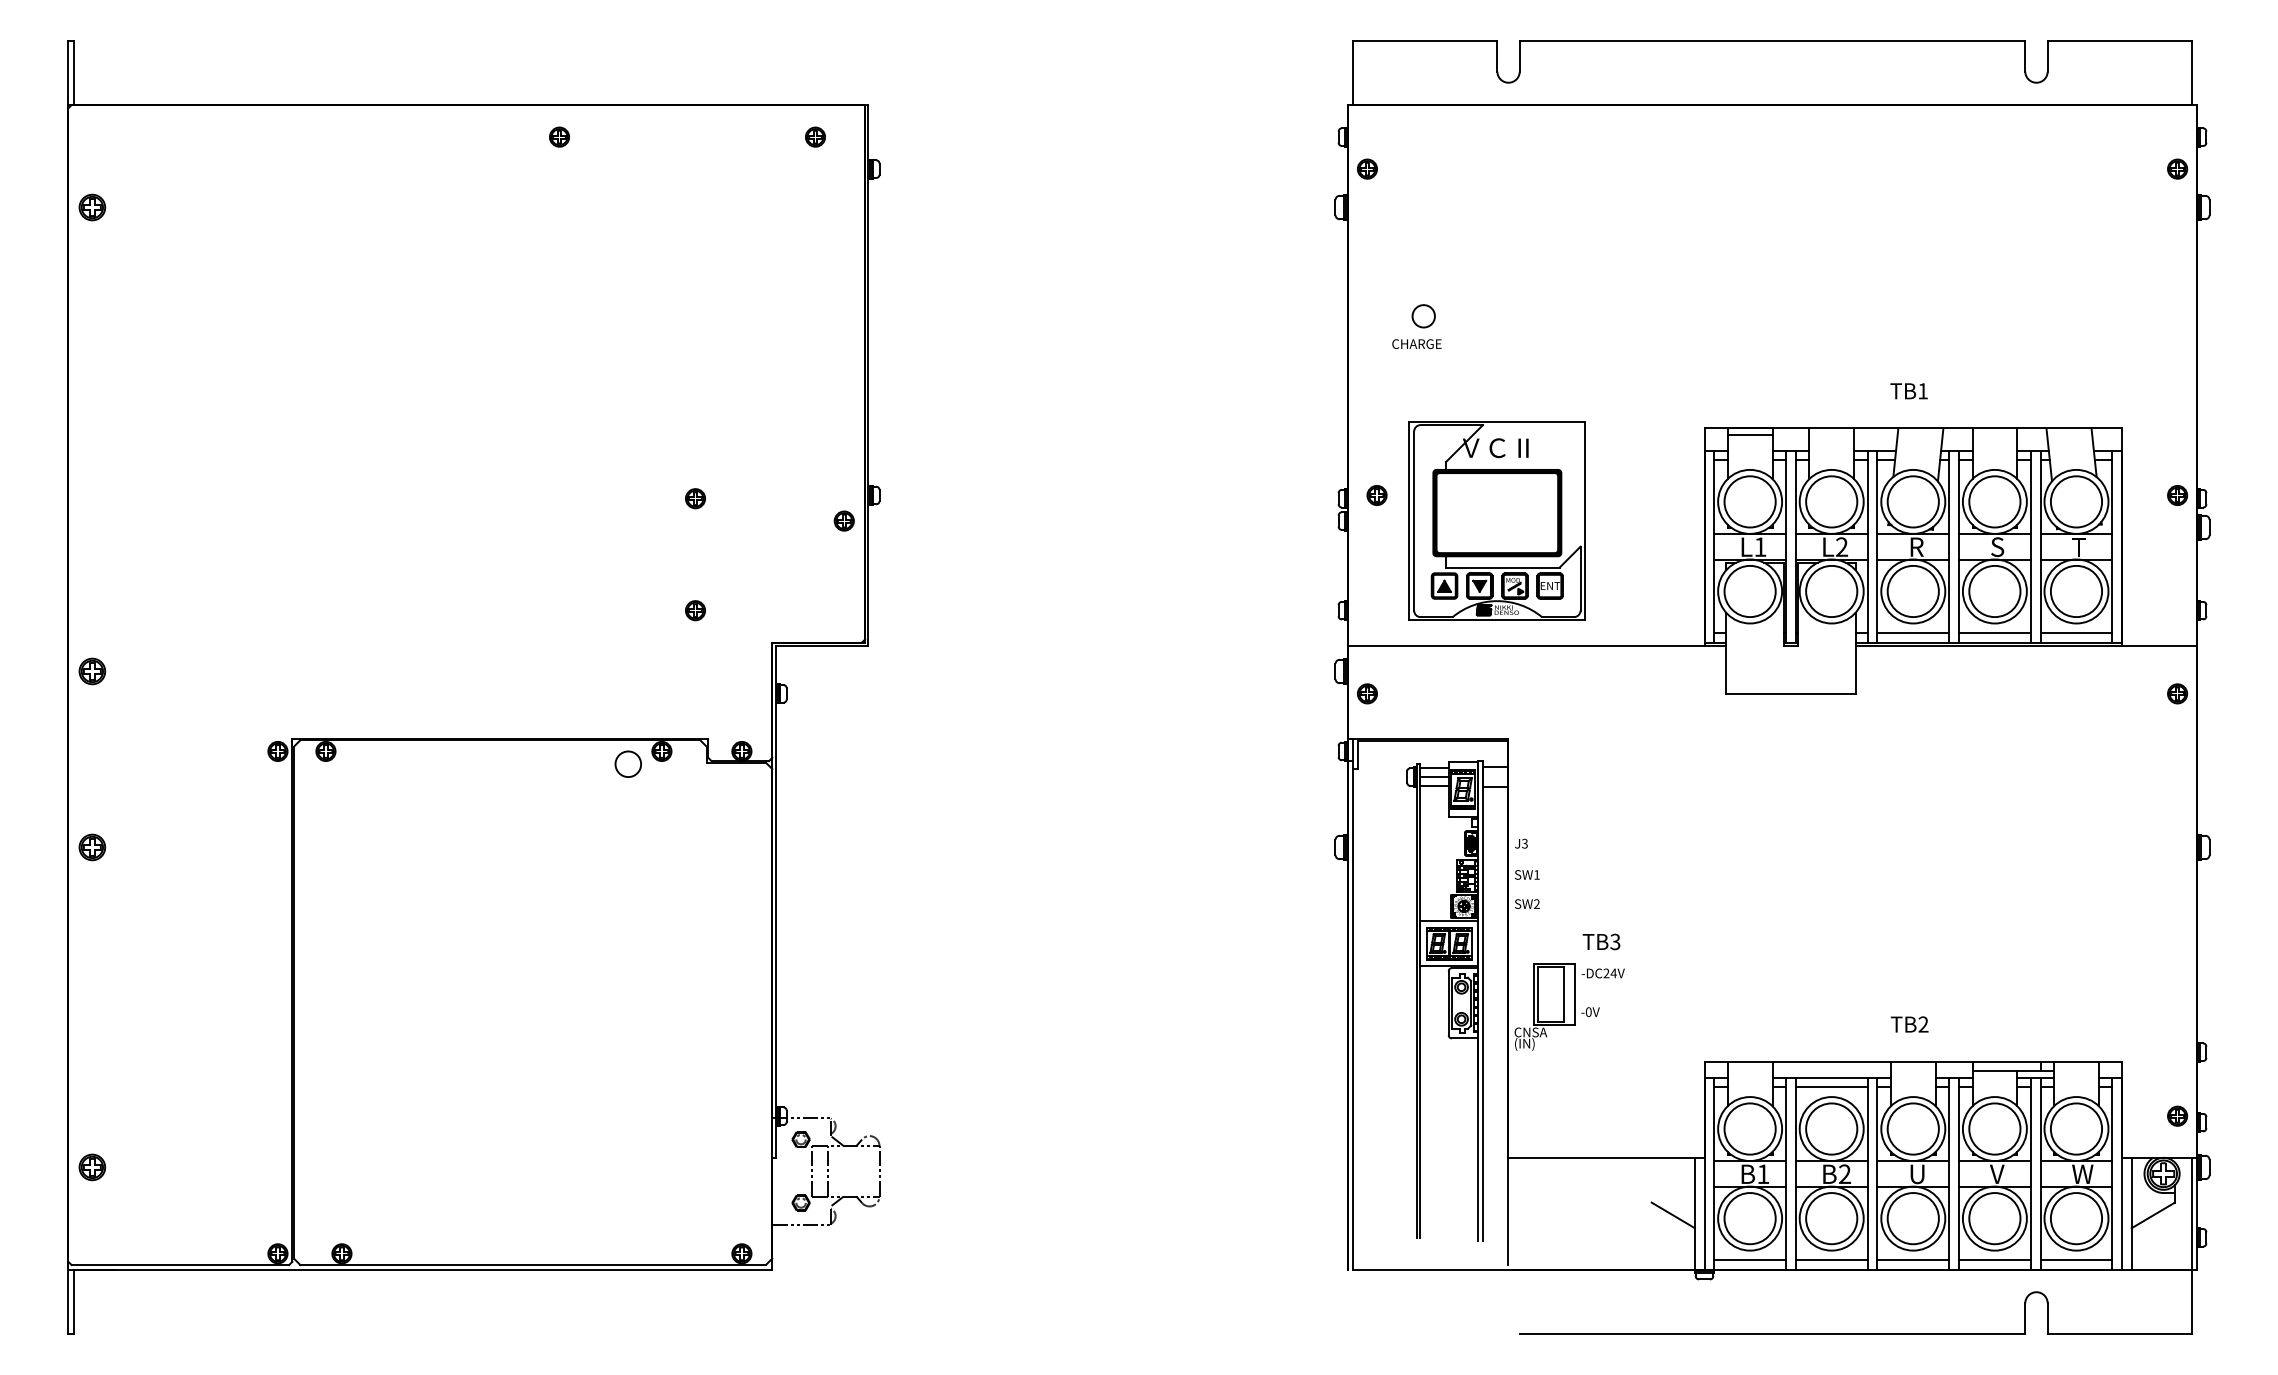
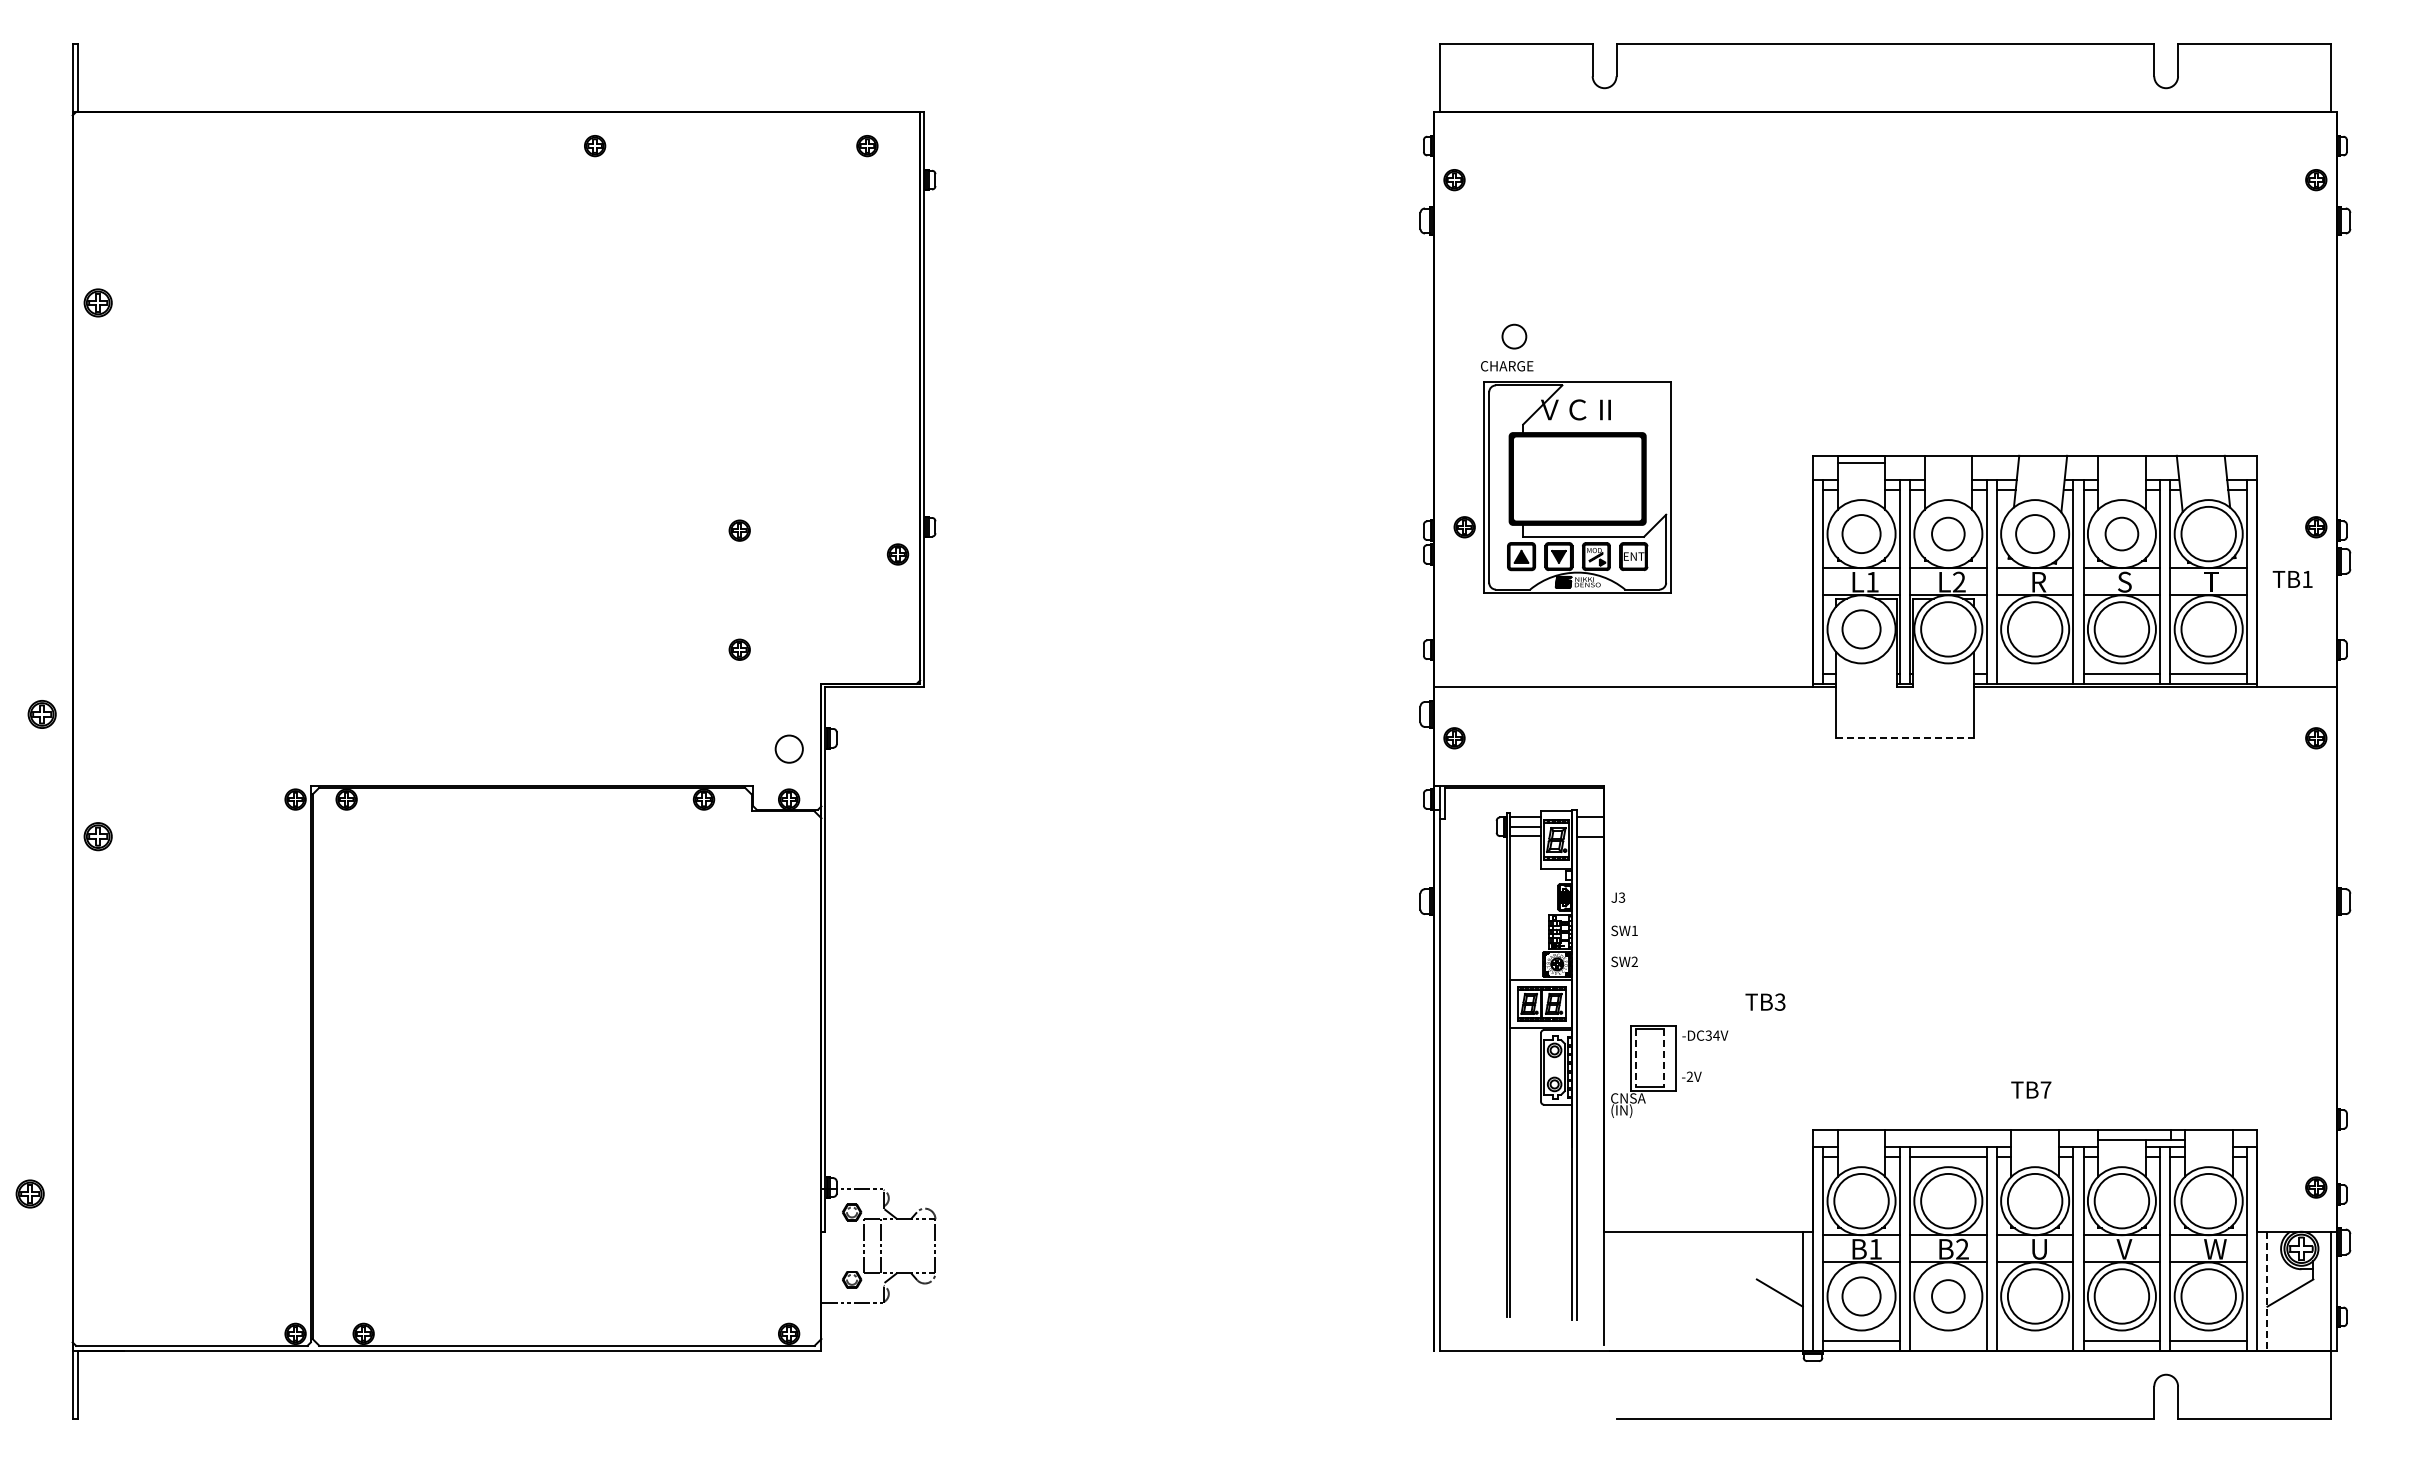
part: (91, 207) -> (97, 302), moved
text: (1908, 391) -> (2292, 579), moved
circle: (1750, 501) -> (1861, 533), size x0.7
circle: (1831, 501) -> (1948, 533), size x0.6
circle: (1912, 501) -> (2034, 533), size x0.7
circle: (1994, 501) -> (2121, 533), size x0.6
part: (1497, 521) -> (1577, 487), moved
circle: (1750, 591) -> (1861, 629), size x0.7
line: (1912, 632) -> (2034, 673), removed
part: (91, 671) -> (41, 714), moved
line: (1790, 694) -> (1904, 738), solid -> dashed
circle: (627, 763) -> (788, 748), moved
part: (91, 847) -> (97, 836), moved
text: (1601, 941) -> (1765, 1001), moved
text: (1606, 974) -> (1708, 1036), -DC24V -> -DC34V
line: (1537, 994) -> (1635, 1058), solid -> dashed
line: (1563, 994) -> (1663, 1058), solid -> dashed
text: (1588, 1011) -> (1689, 1076), -0V -> -2V
text: (1923, 1024) -> (2045, 1089), TB2 -> TB7
part: (91, 1166) -> (29, 1193), moved
line: (2131, 1213) -> (2267, 1291), solid -> dashed
circle: (1750, 1218) -> (1861, 1296), size x0.7
circle: (1831, 1218) -> (1948, 1296), size x0.6
line: (1831, 1260) -> (1948, 1340), removed
line: (1912, 1260) -> (2034, 1340), removed

